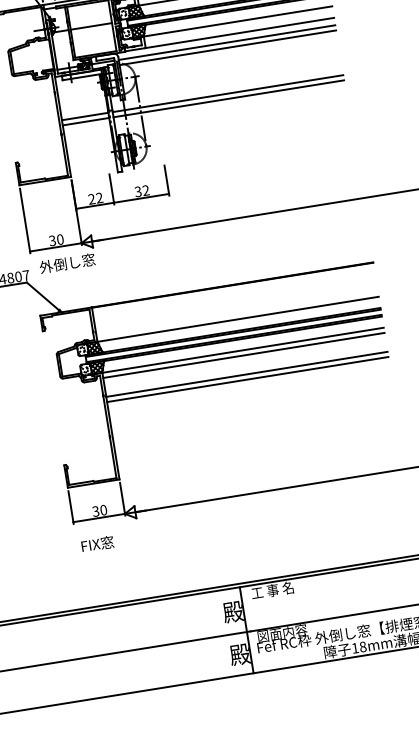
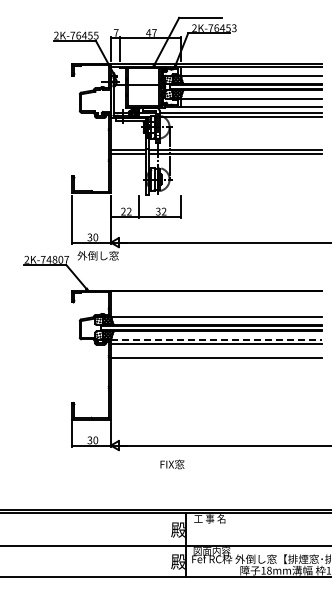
line: (243, 349) -> (216, 339), solid -> dashed
line: (246, 379) -> (215, 361), removed
text: (97, 544) -> (172, 464), moved

